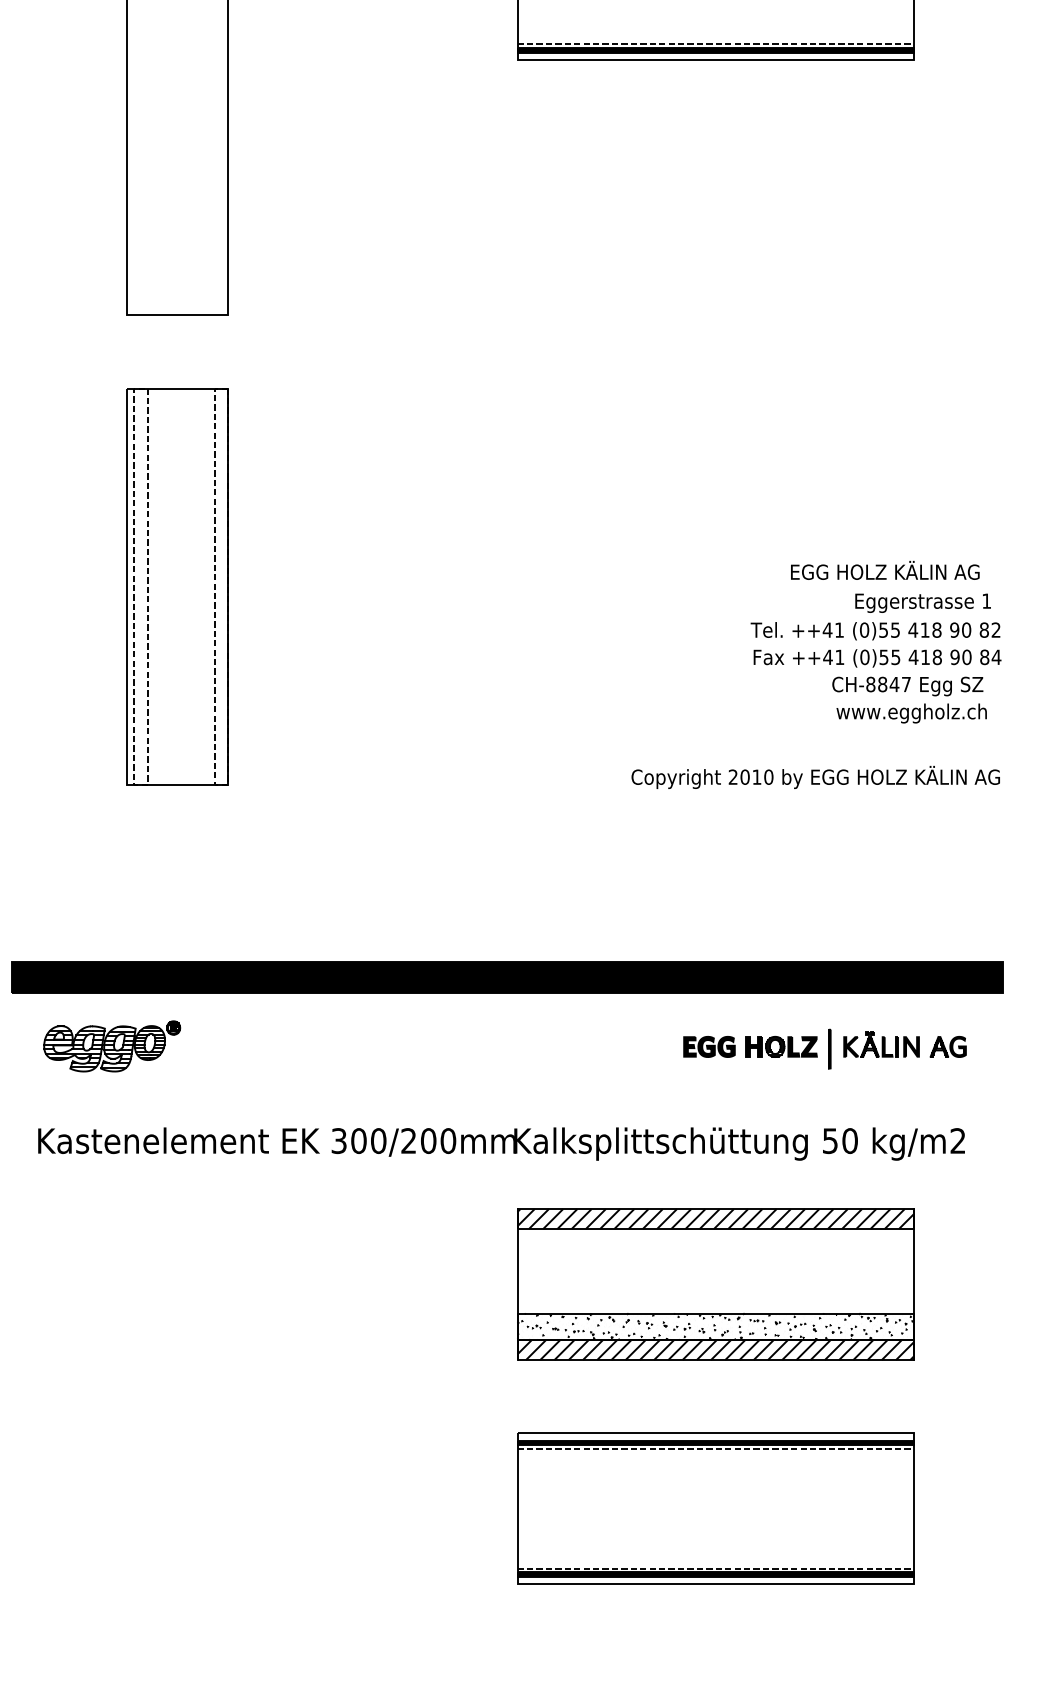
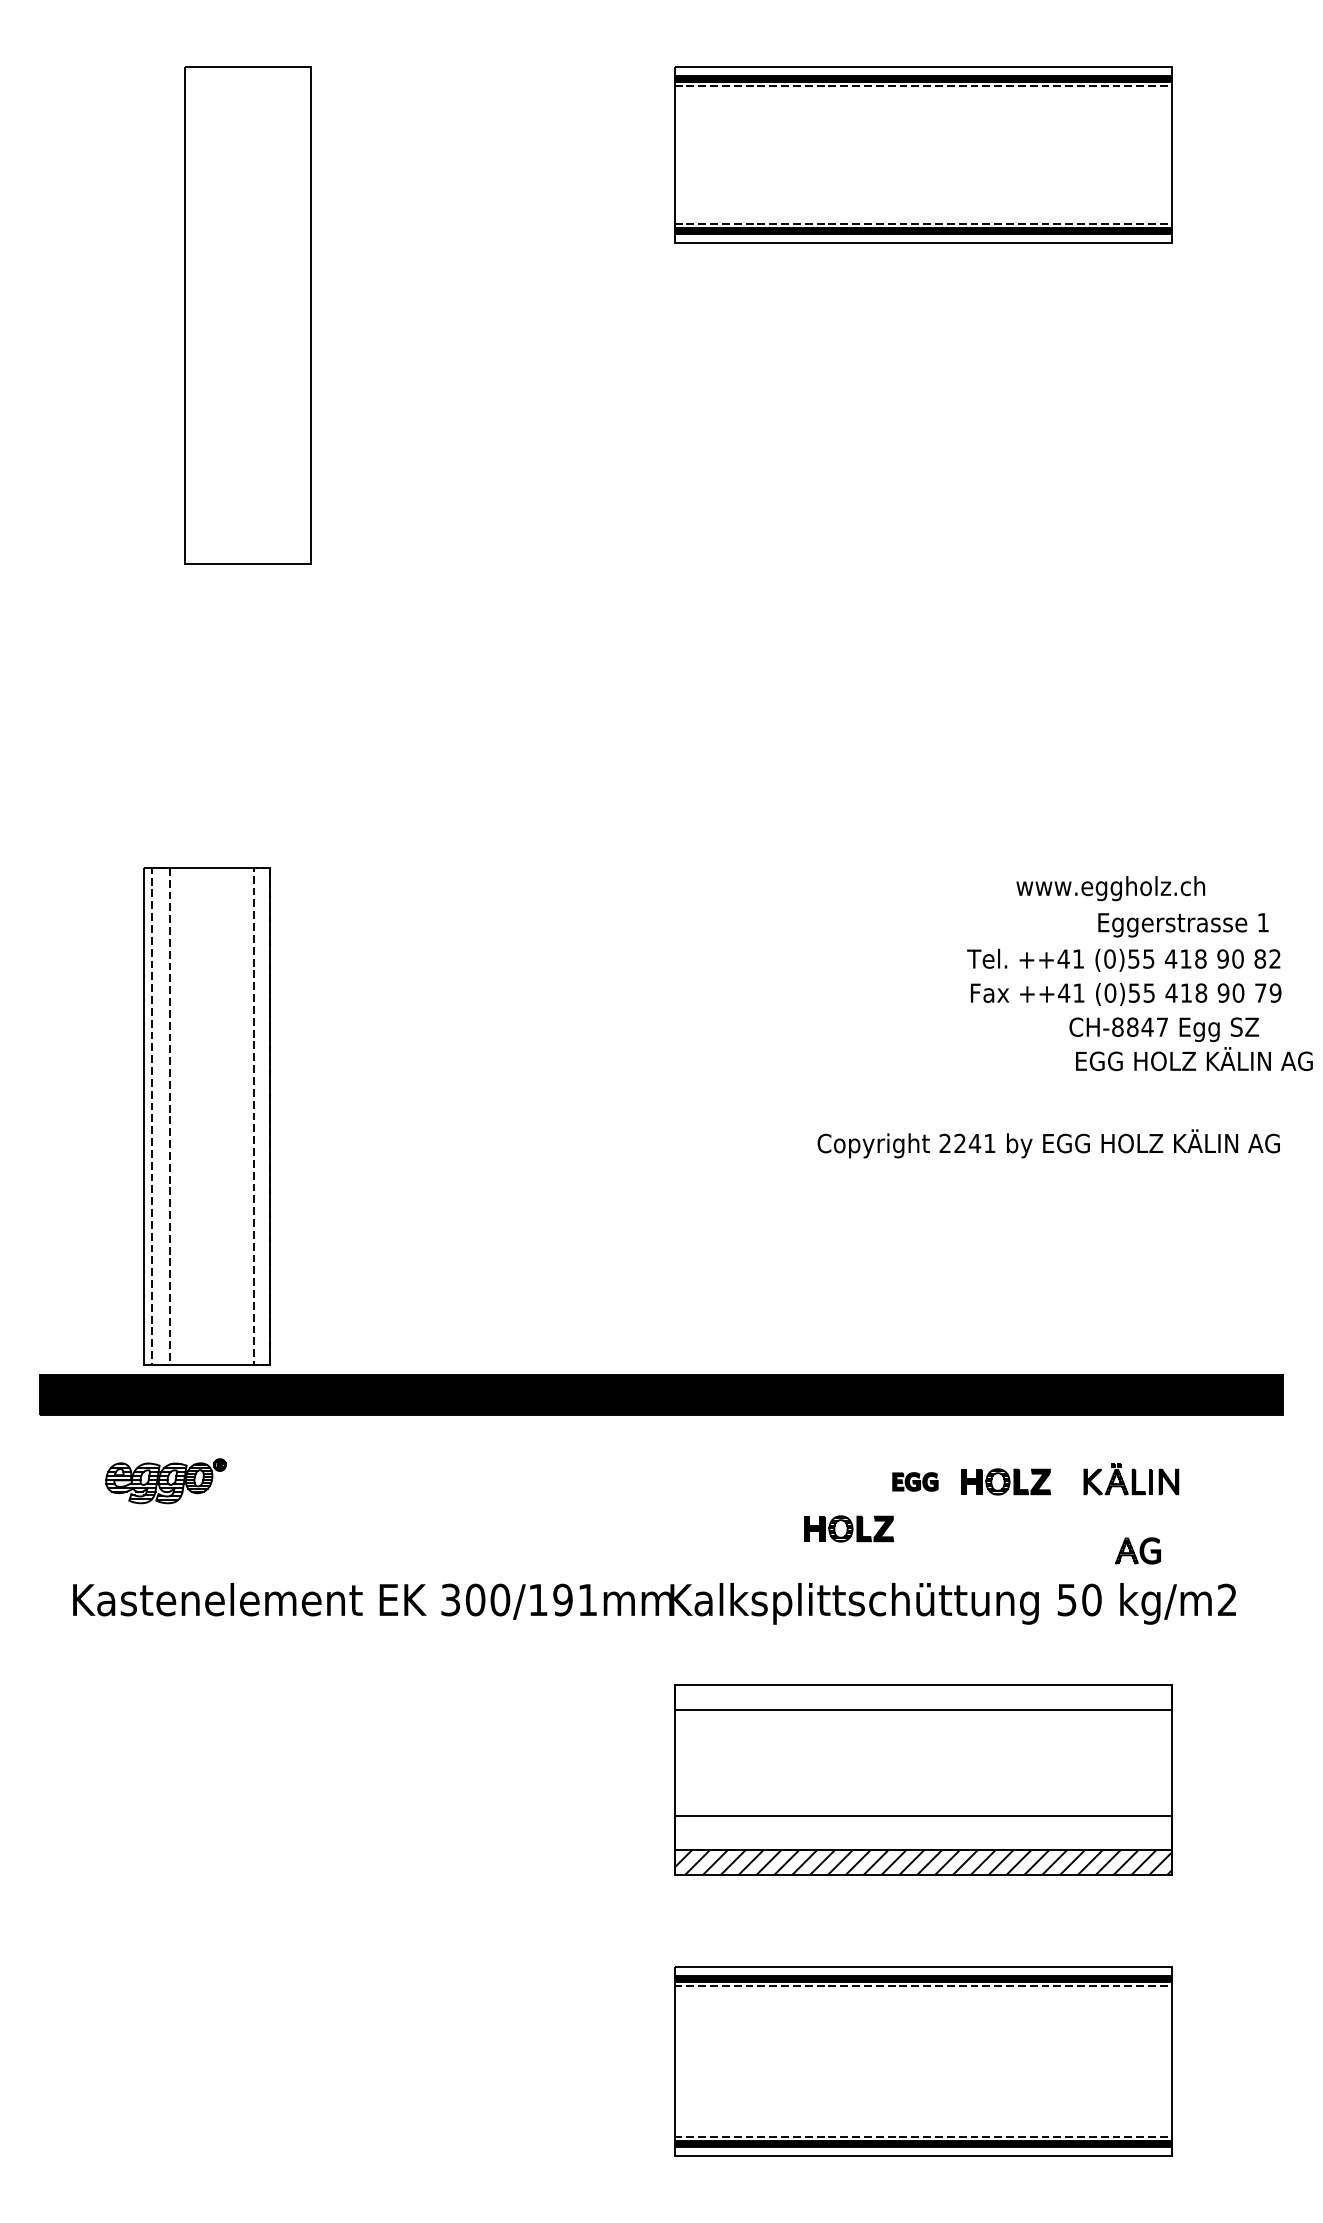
text: (884, 572) -> (1135, 886), EGG HOLZ KÄLIN AG -> www.eggholz.ch
part: (177, 586) -> (206, 1116), moved
text: (990, 656) -> (1268, 992), 84 -> 79
text: (931, 711) -> (1193, 1061), www.eggholz.ch -> EGG HOLZ KÄLIN AG
text: (756, 777) -> (974, 1143), 2010 -> 2241
part: (111, 1045) -> (165, 1480), size x0.7
part: (709, 1046) -> (915, 1481), size x0.7
part: (947, 1046) -> (1137, 1550), moved
line: (829, 1048) -> (1066, 1484), removed
part: (656, 1084) -> (849, 1528), added
text: (428, 1140) -> (562, 1599), 300/200mm -> 300/191mm
hatch: (715, 1218) -> (922, 1697), removed
hatch: (715, 1326) -> (922, 1832), removed

